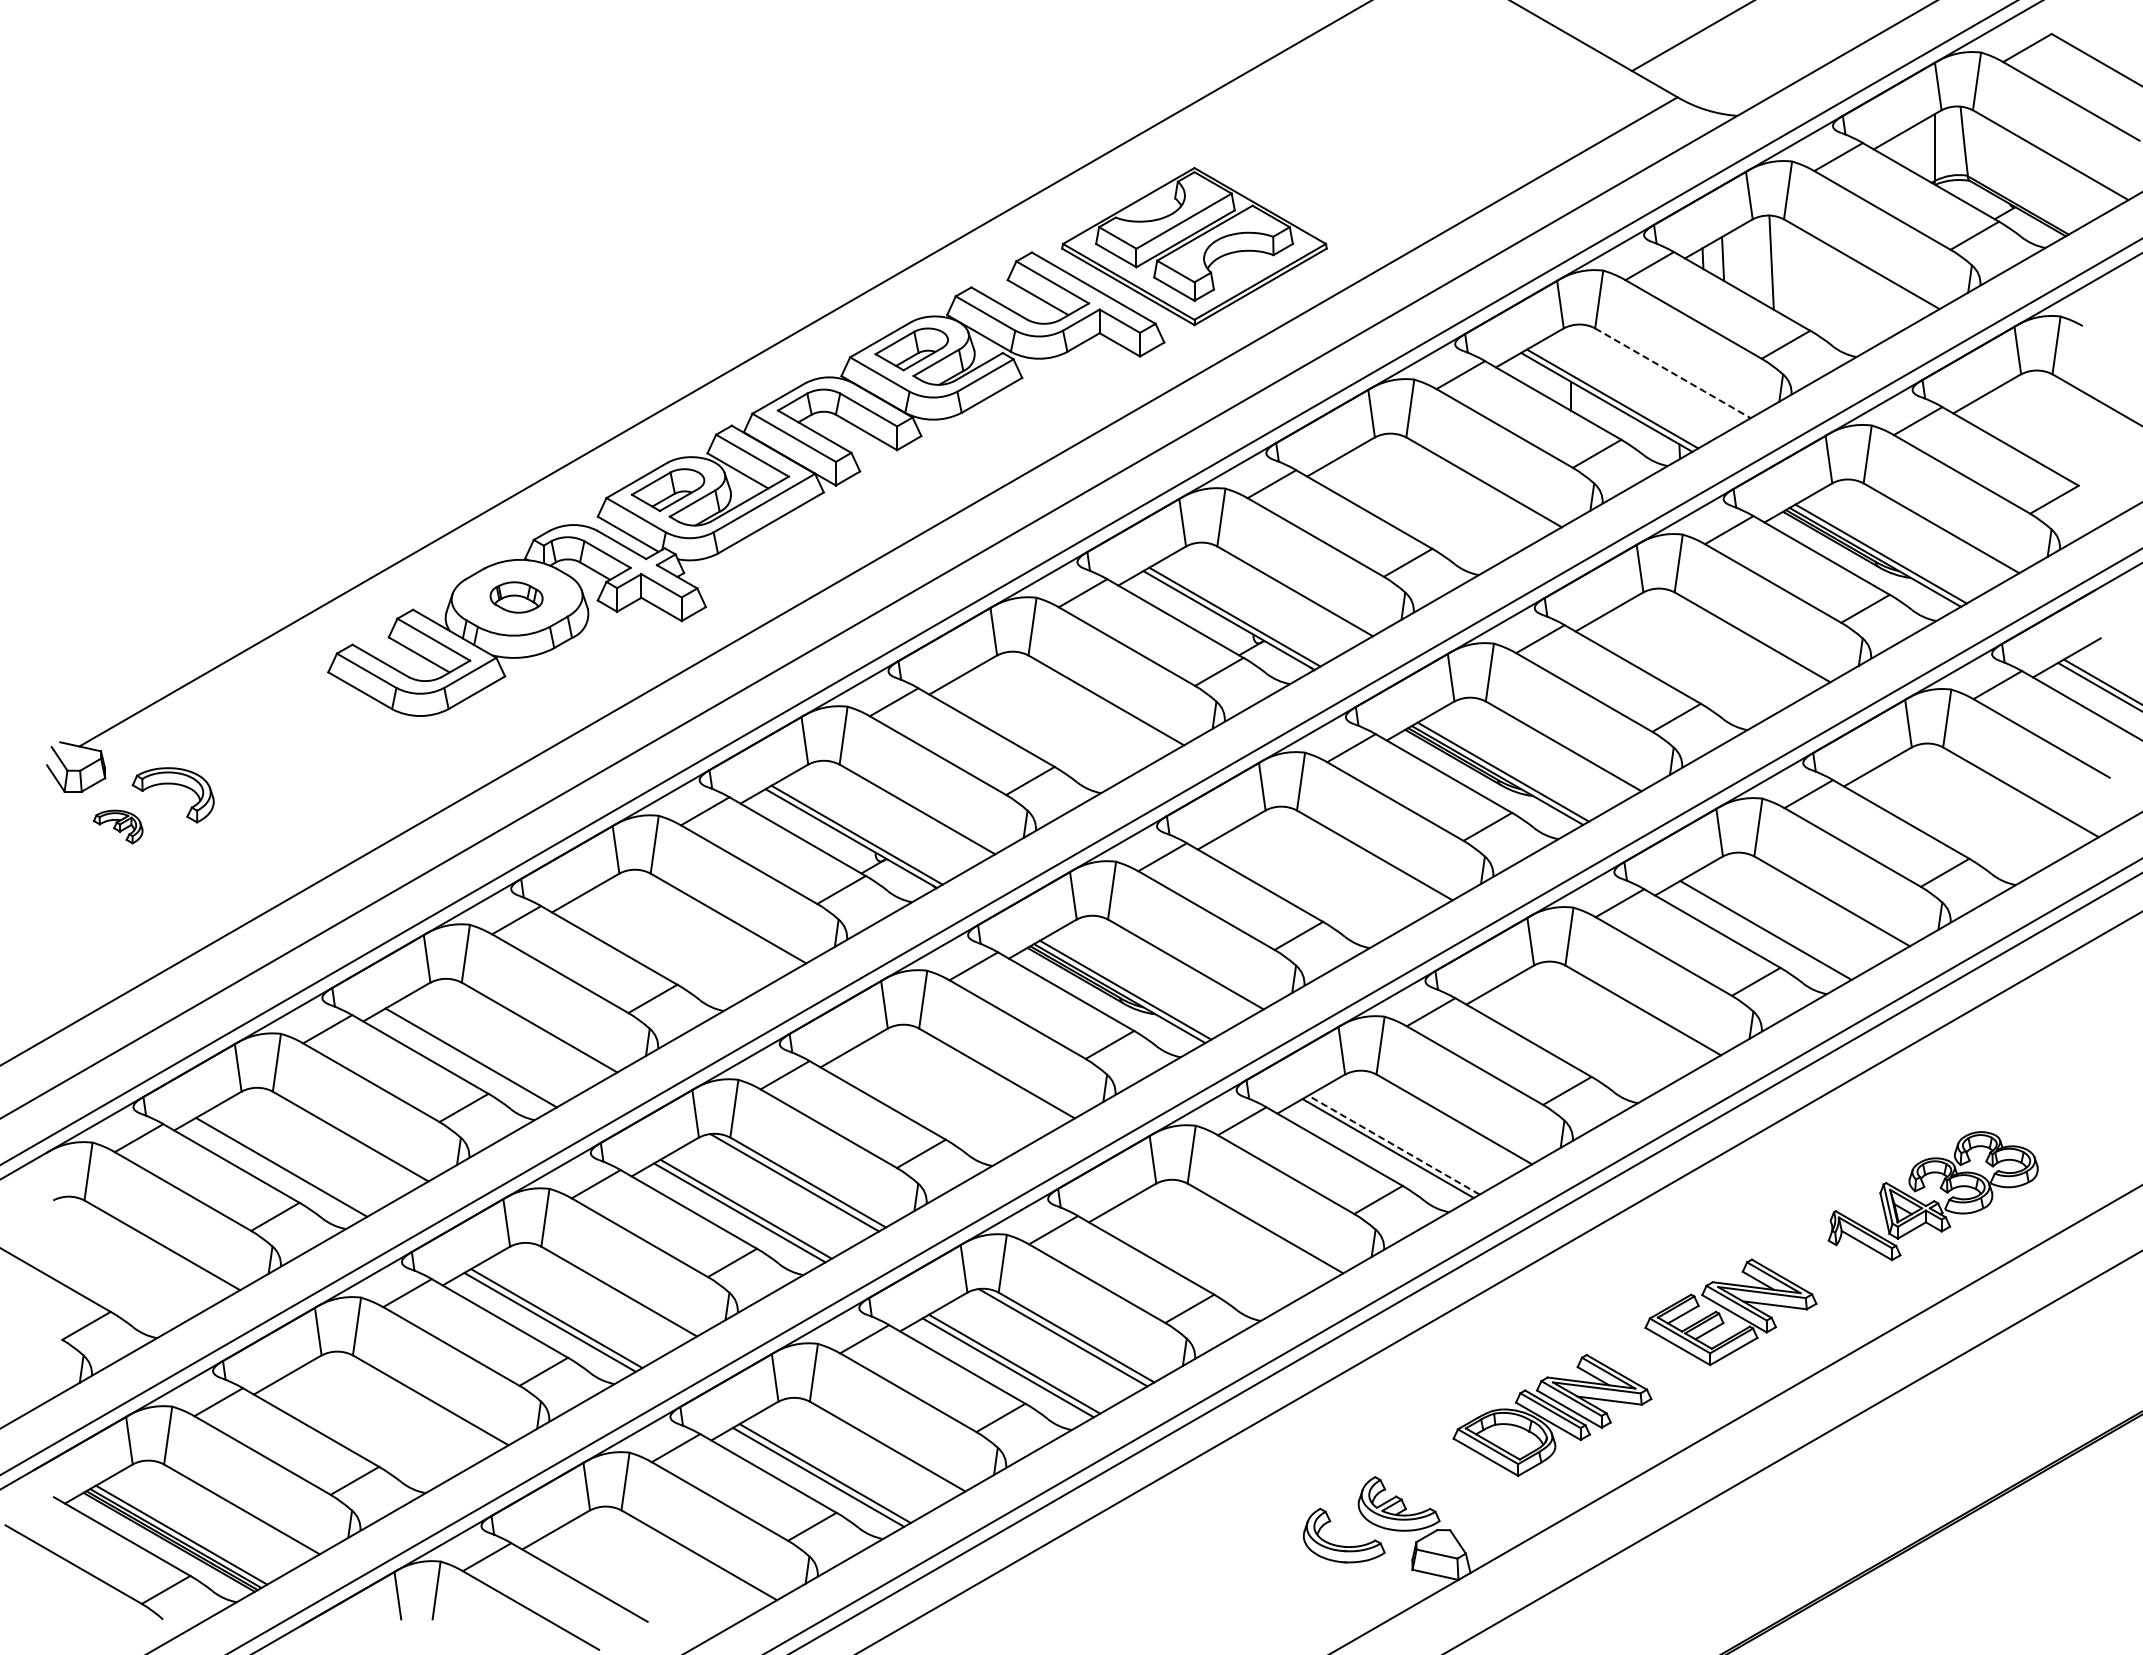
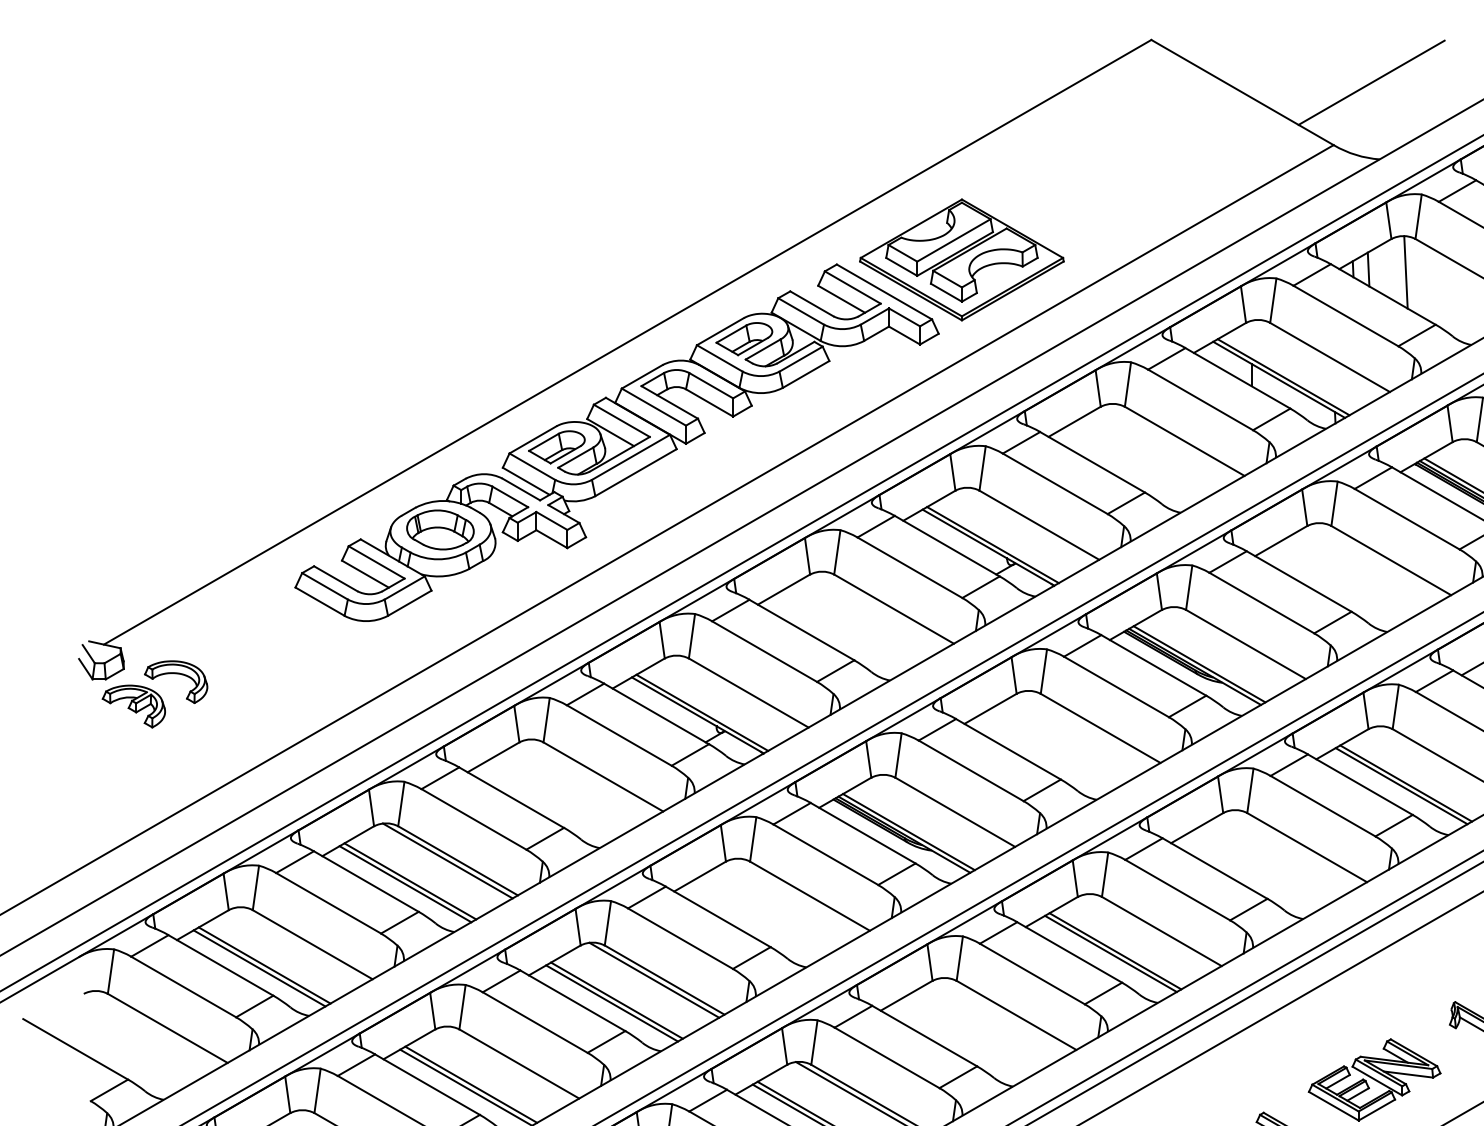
line: (1672, 373) -> (1329, 357), dashed -> solid
part: (516, 597) -> (440, 529), size x1.67
part: (117, 826) -> (133, 706), size x1.67
line: (1771, 926) -> (1405, 783), added
line: (525, 1027) -> (447, 860), added
line: (477, 1053) -> (410, 880), added
line: (1394, 1145) -> (1115, 951), dashed -> solid
line: (287, 1163) -> (264, 965), added

